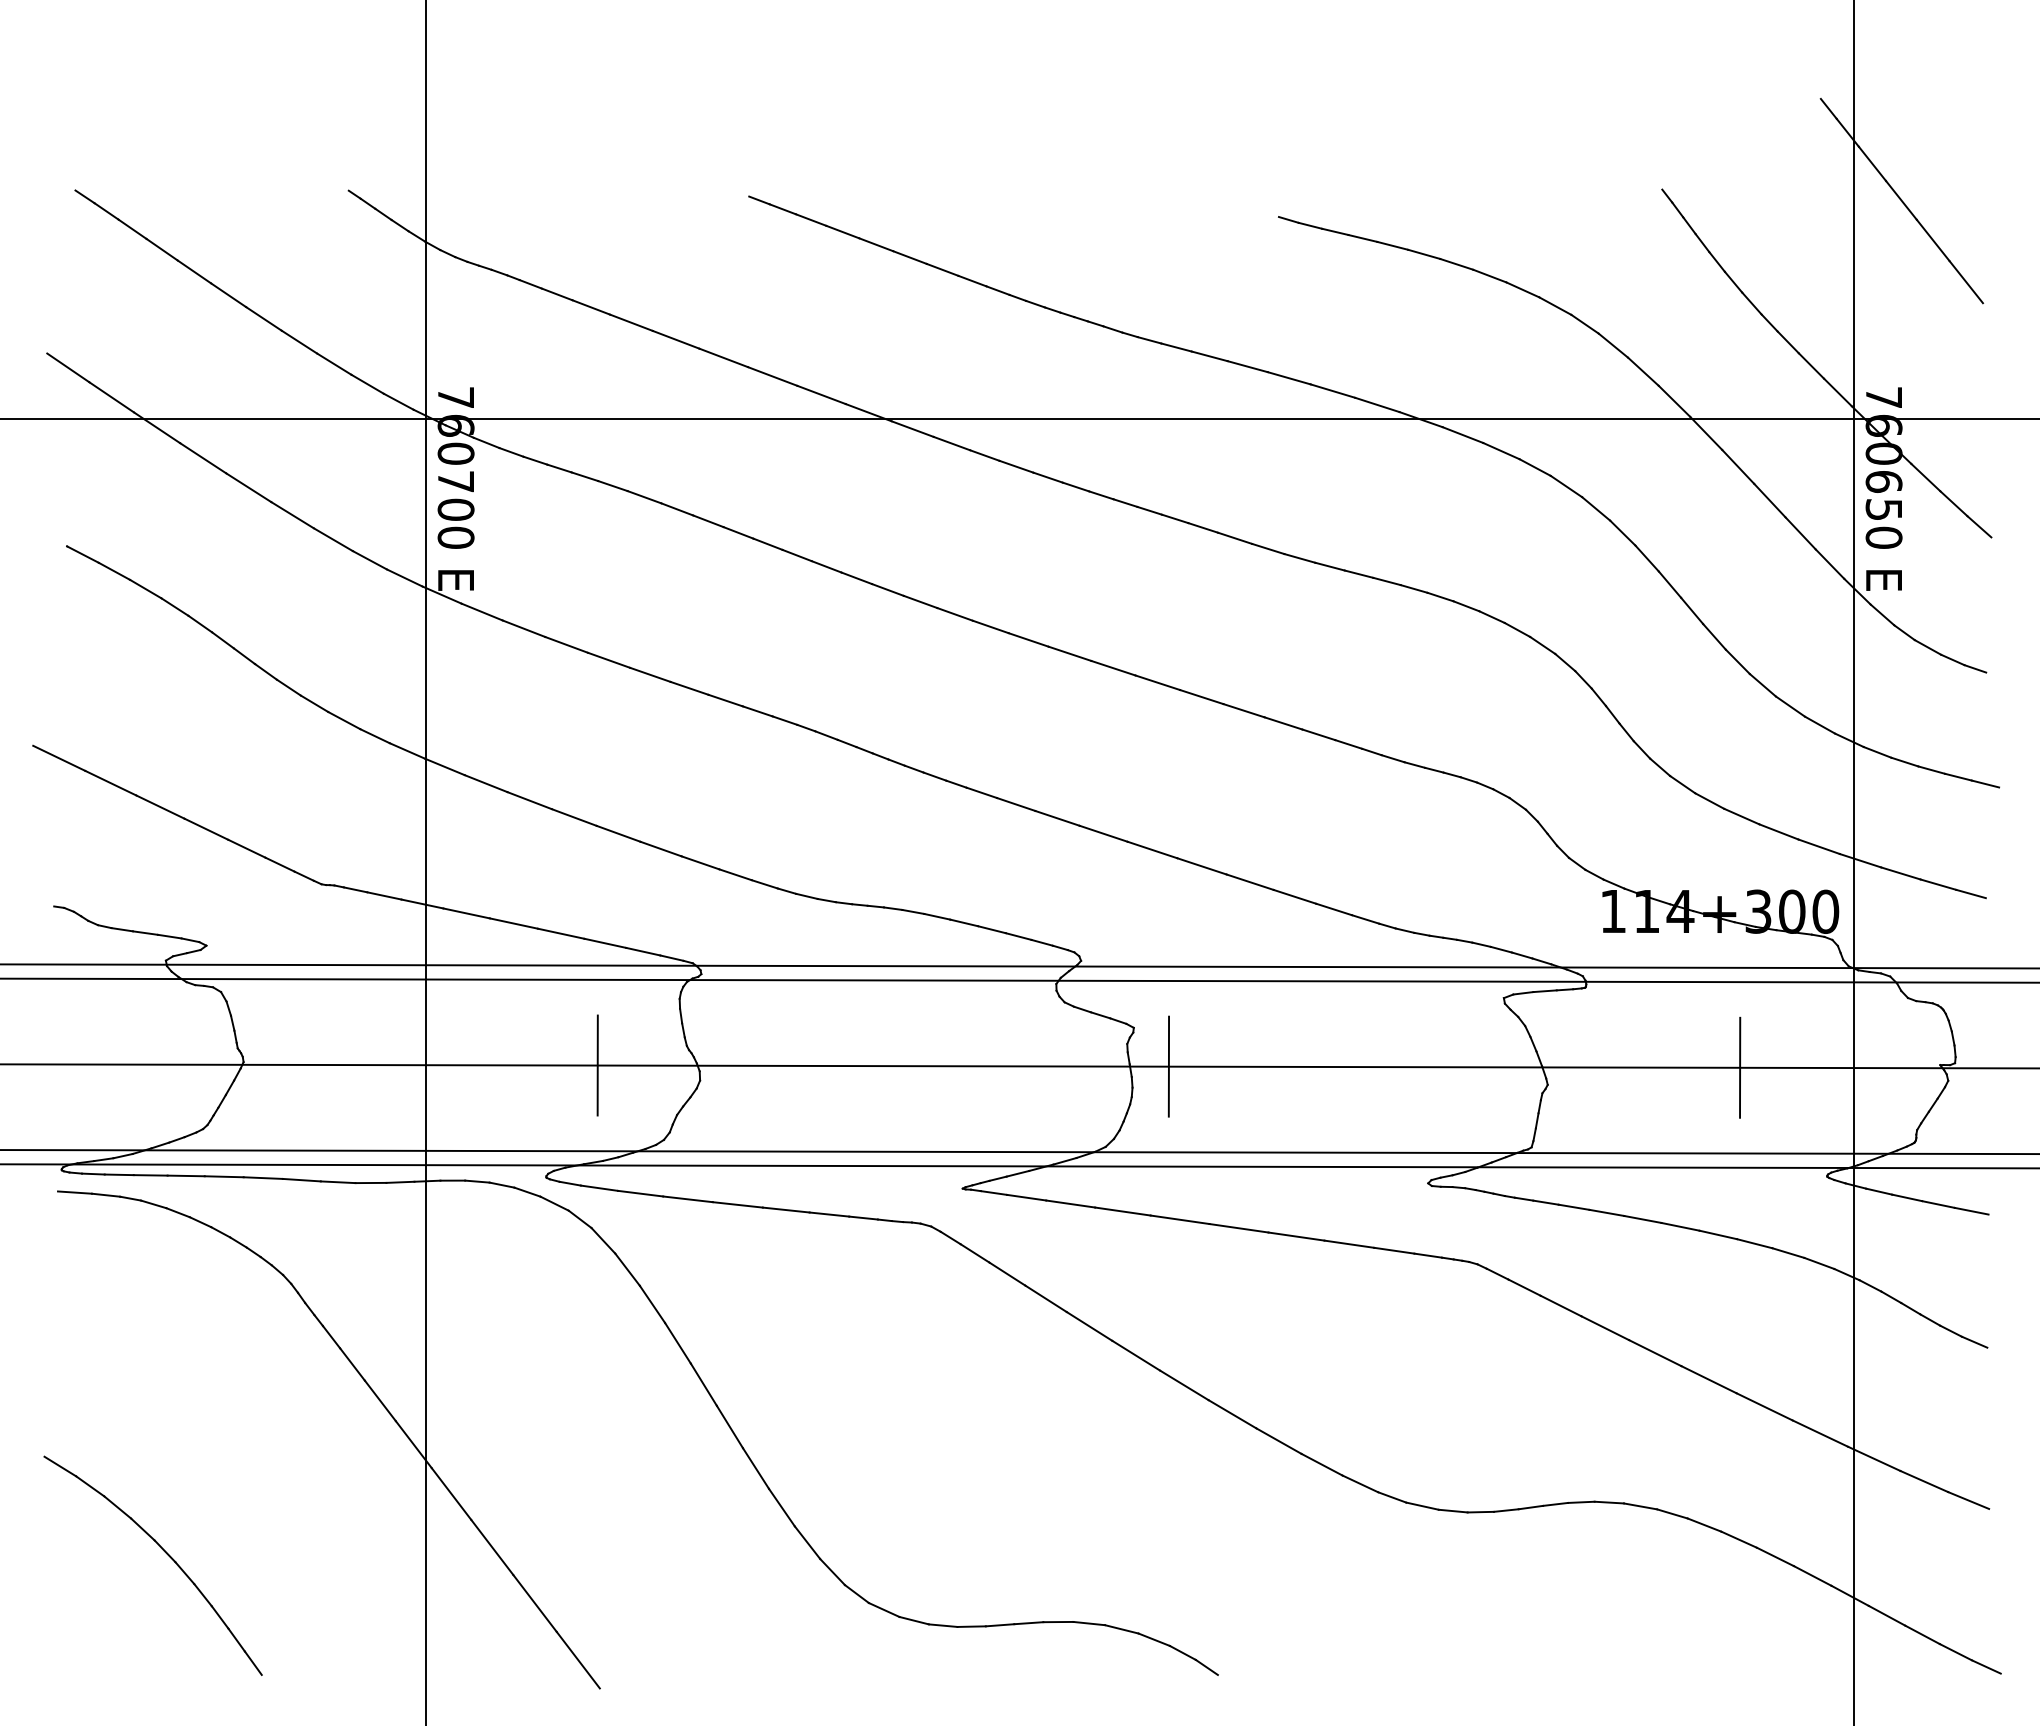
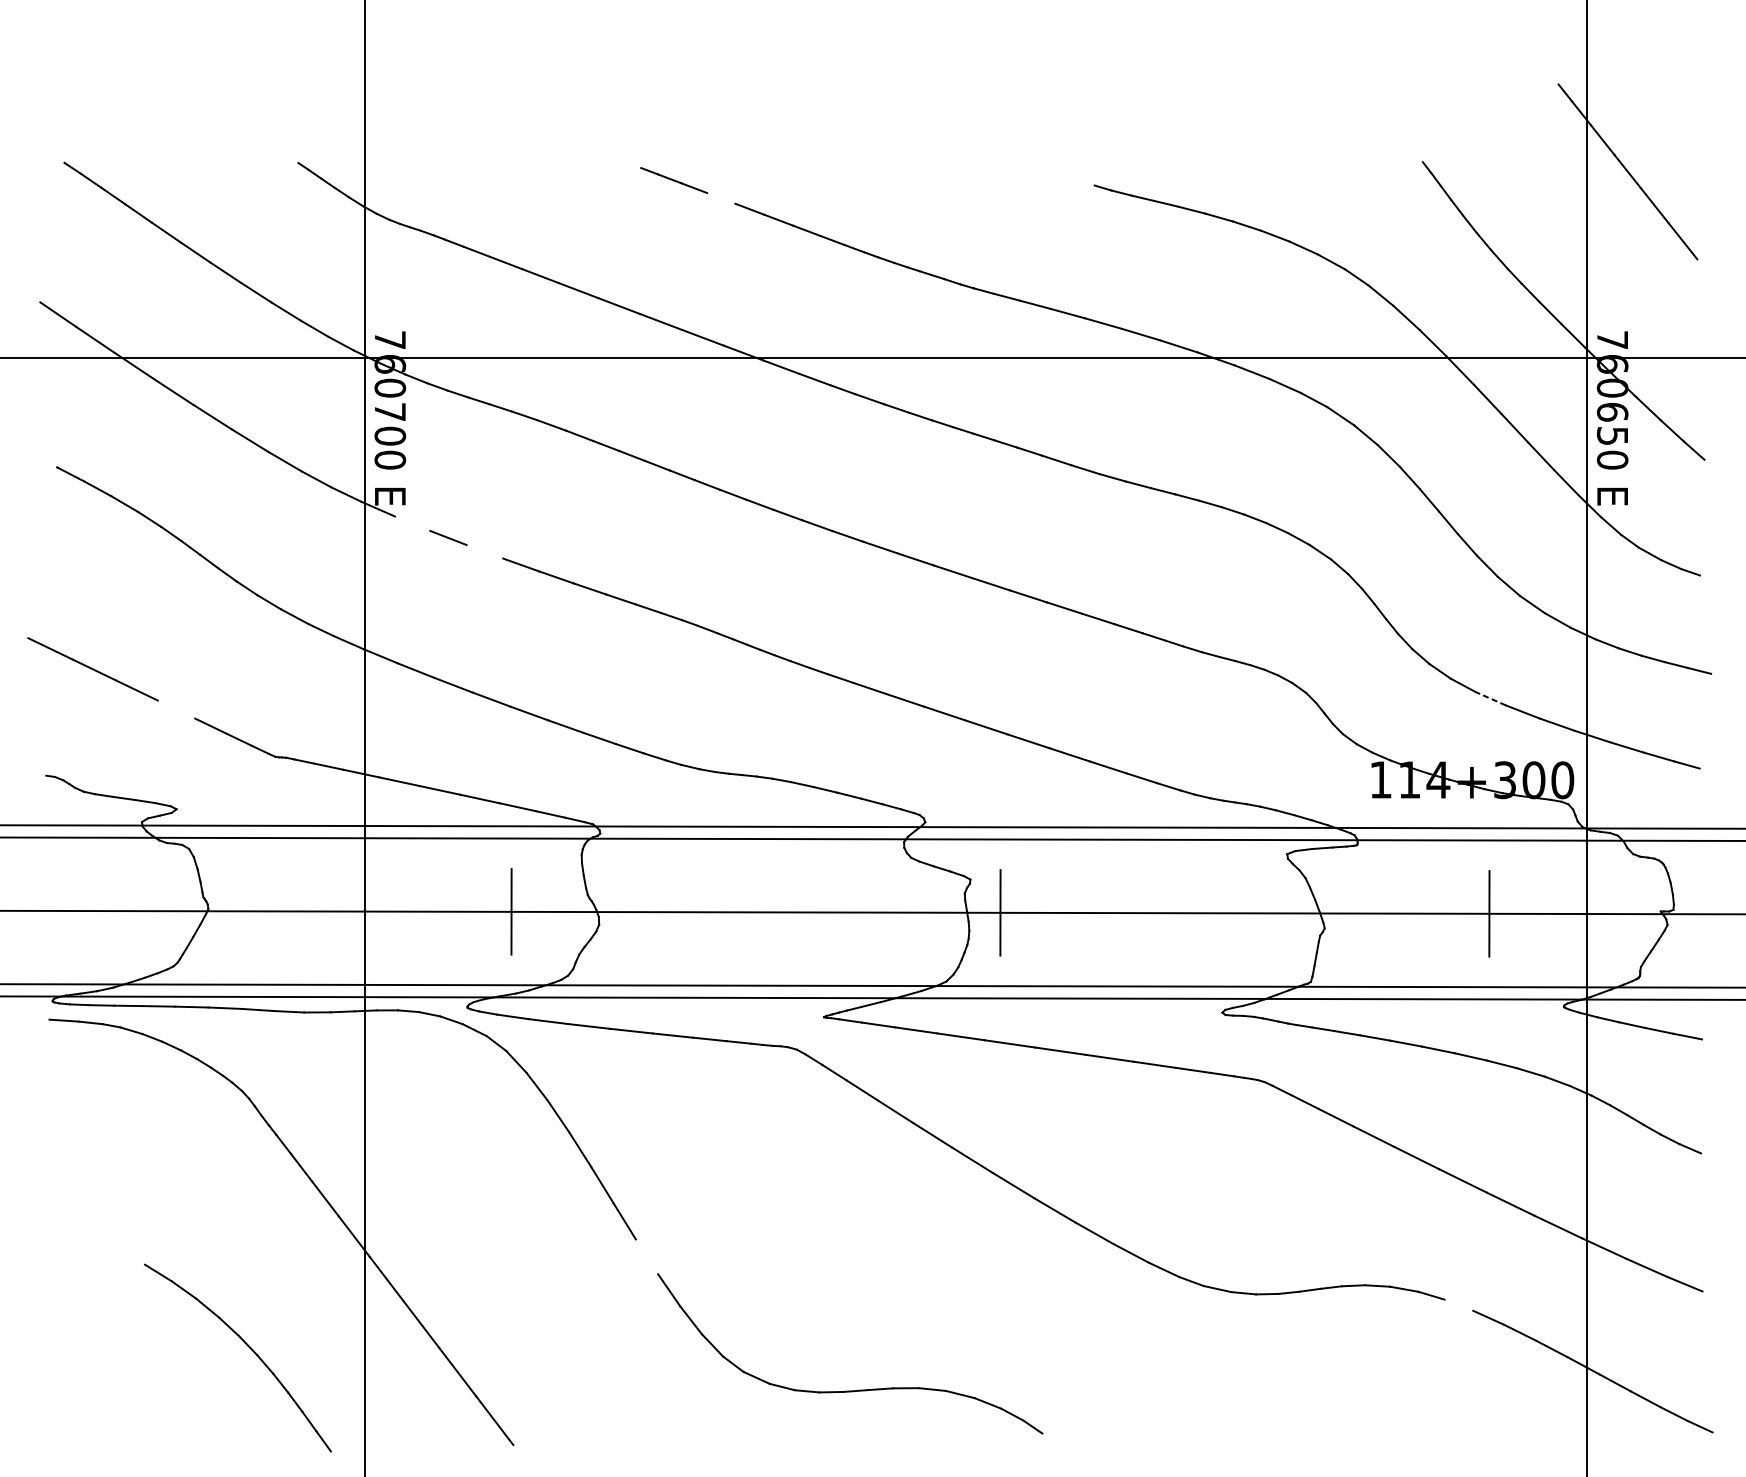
line: (842, 231) -> (721, 197), removed
line: (481, 611) -> (412, 523), removed
line: (566, 644) -> (484, 551), removed
line: (1741, 816) -> (1490, 698), solid -> dashed
line: (206, 828) -> (176, 708), removed
line: (755, 1468) -> (646, 1256), removed
line: (1704, 1524) -> (1458, 1304), removed
part: (164, 1552) -> (247, 1346), moved

